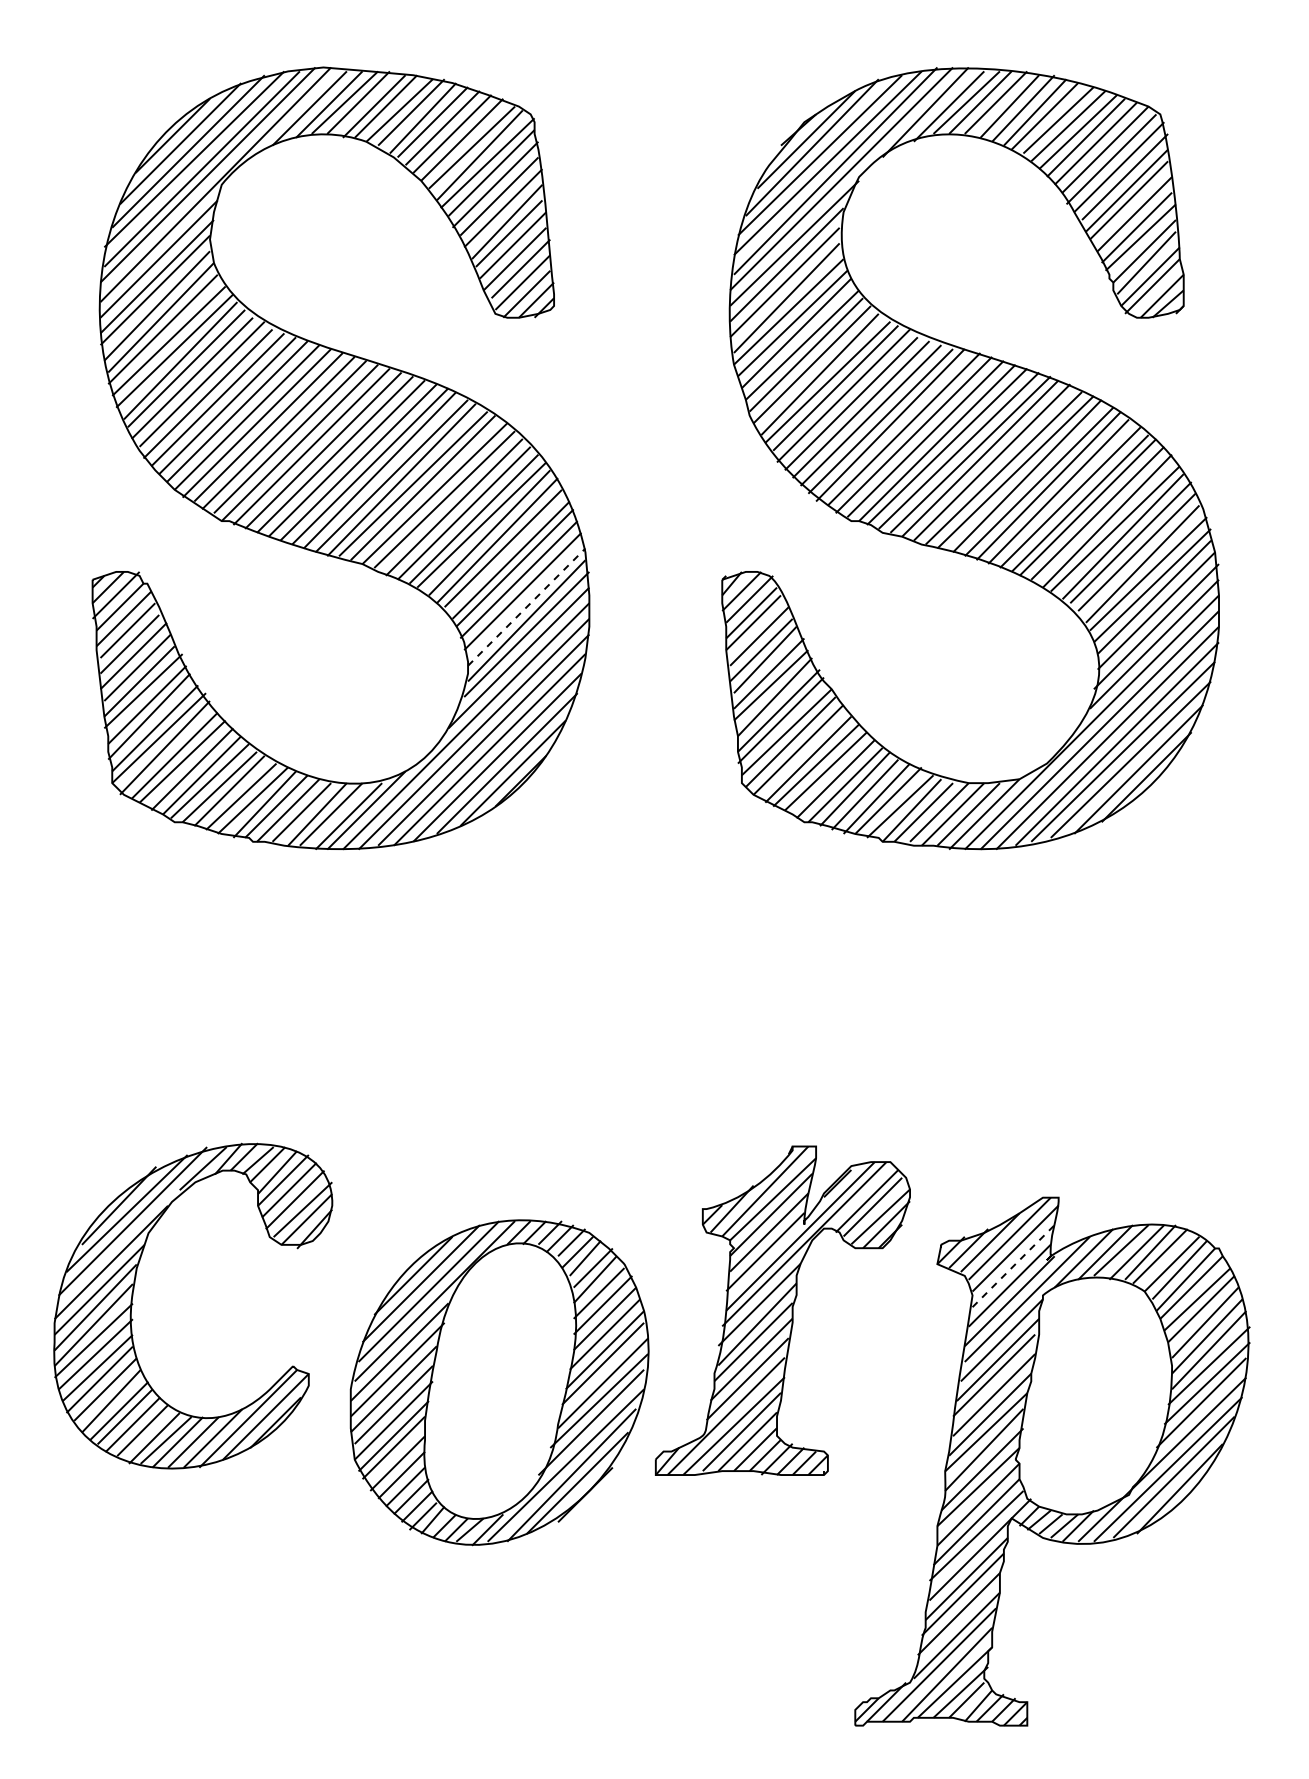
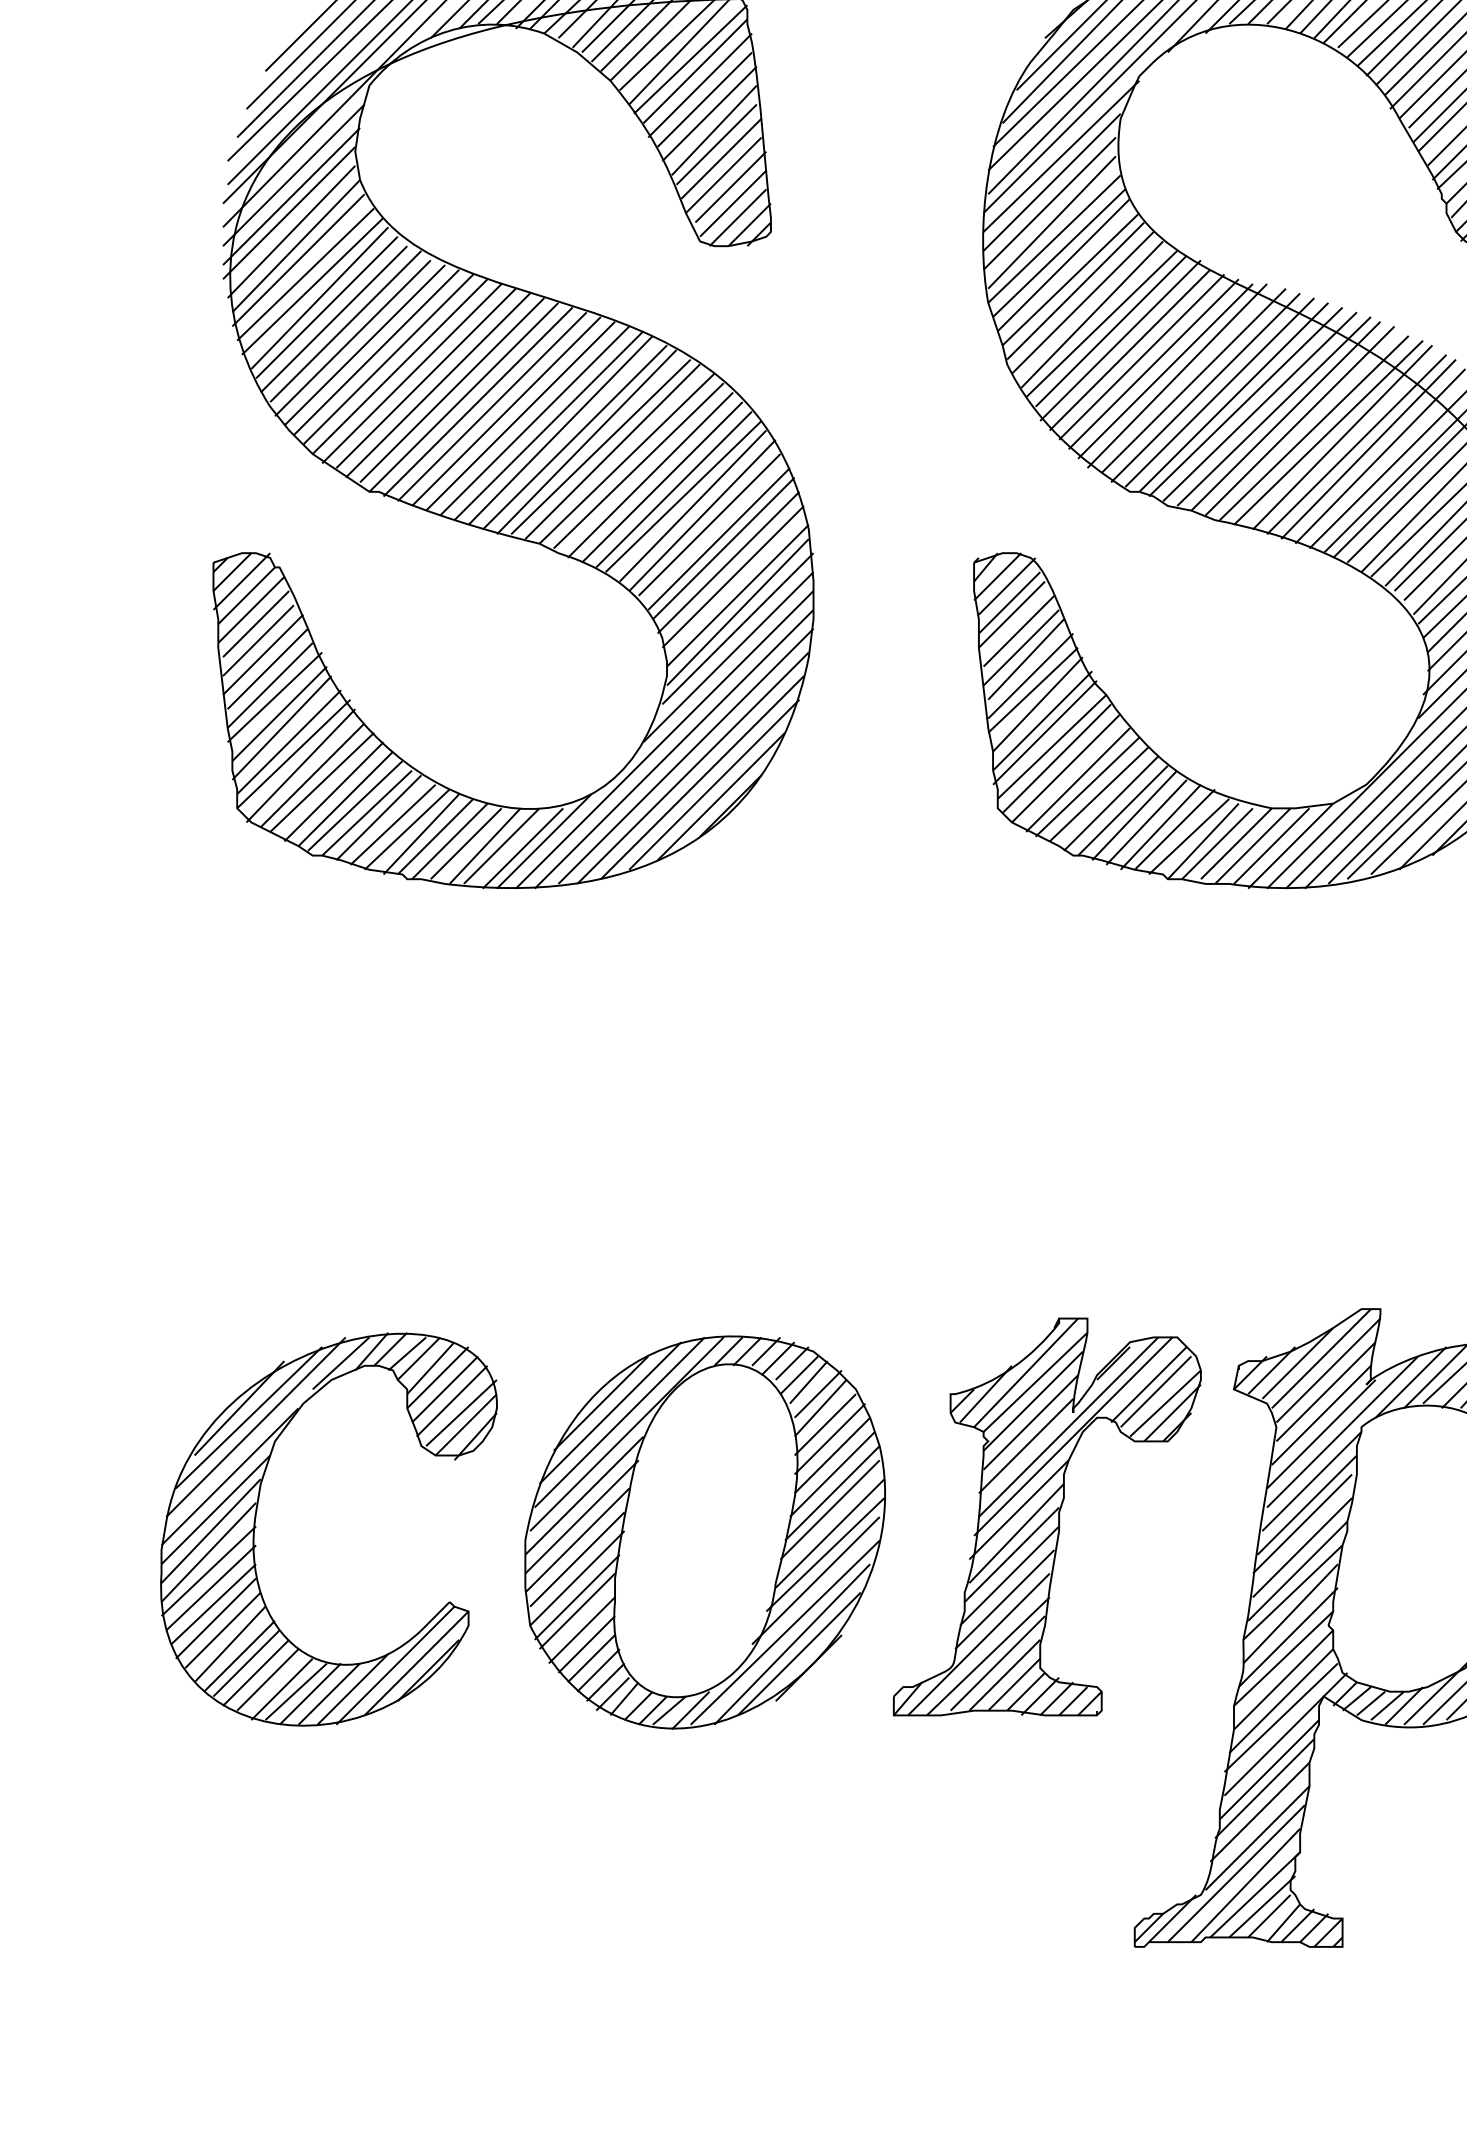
line: (526, 607) -> (737, 596), dashed -> solid
line: (1013, 1265) -> (1325, 1391), dashed -> solid
part: (133, 1304) -> (256, 1527), moved
part: (782, 1310) -> (1046, 1516), moved

